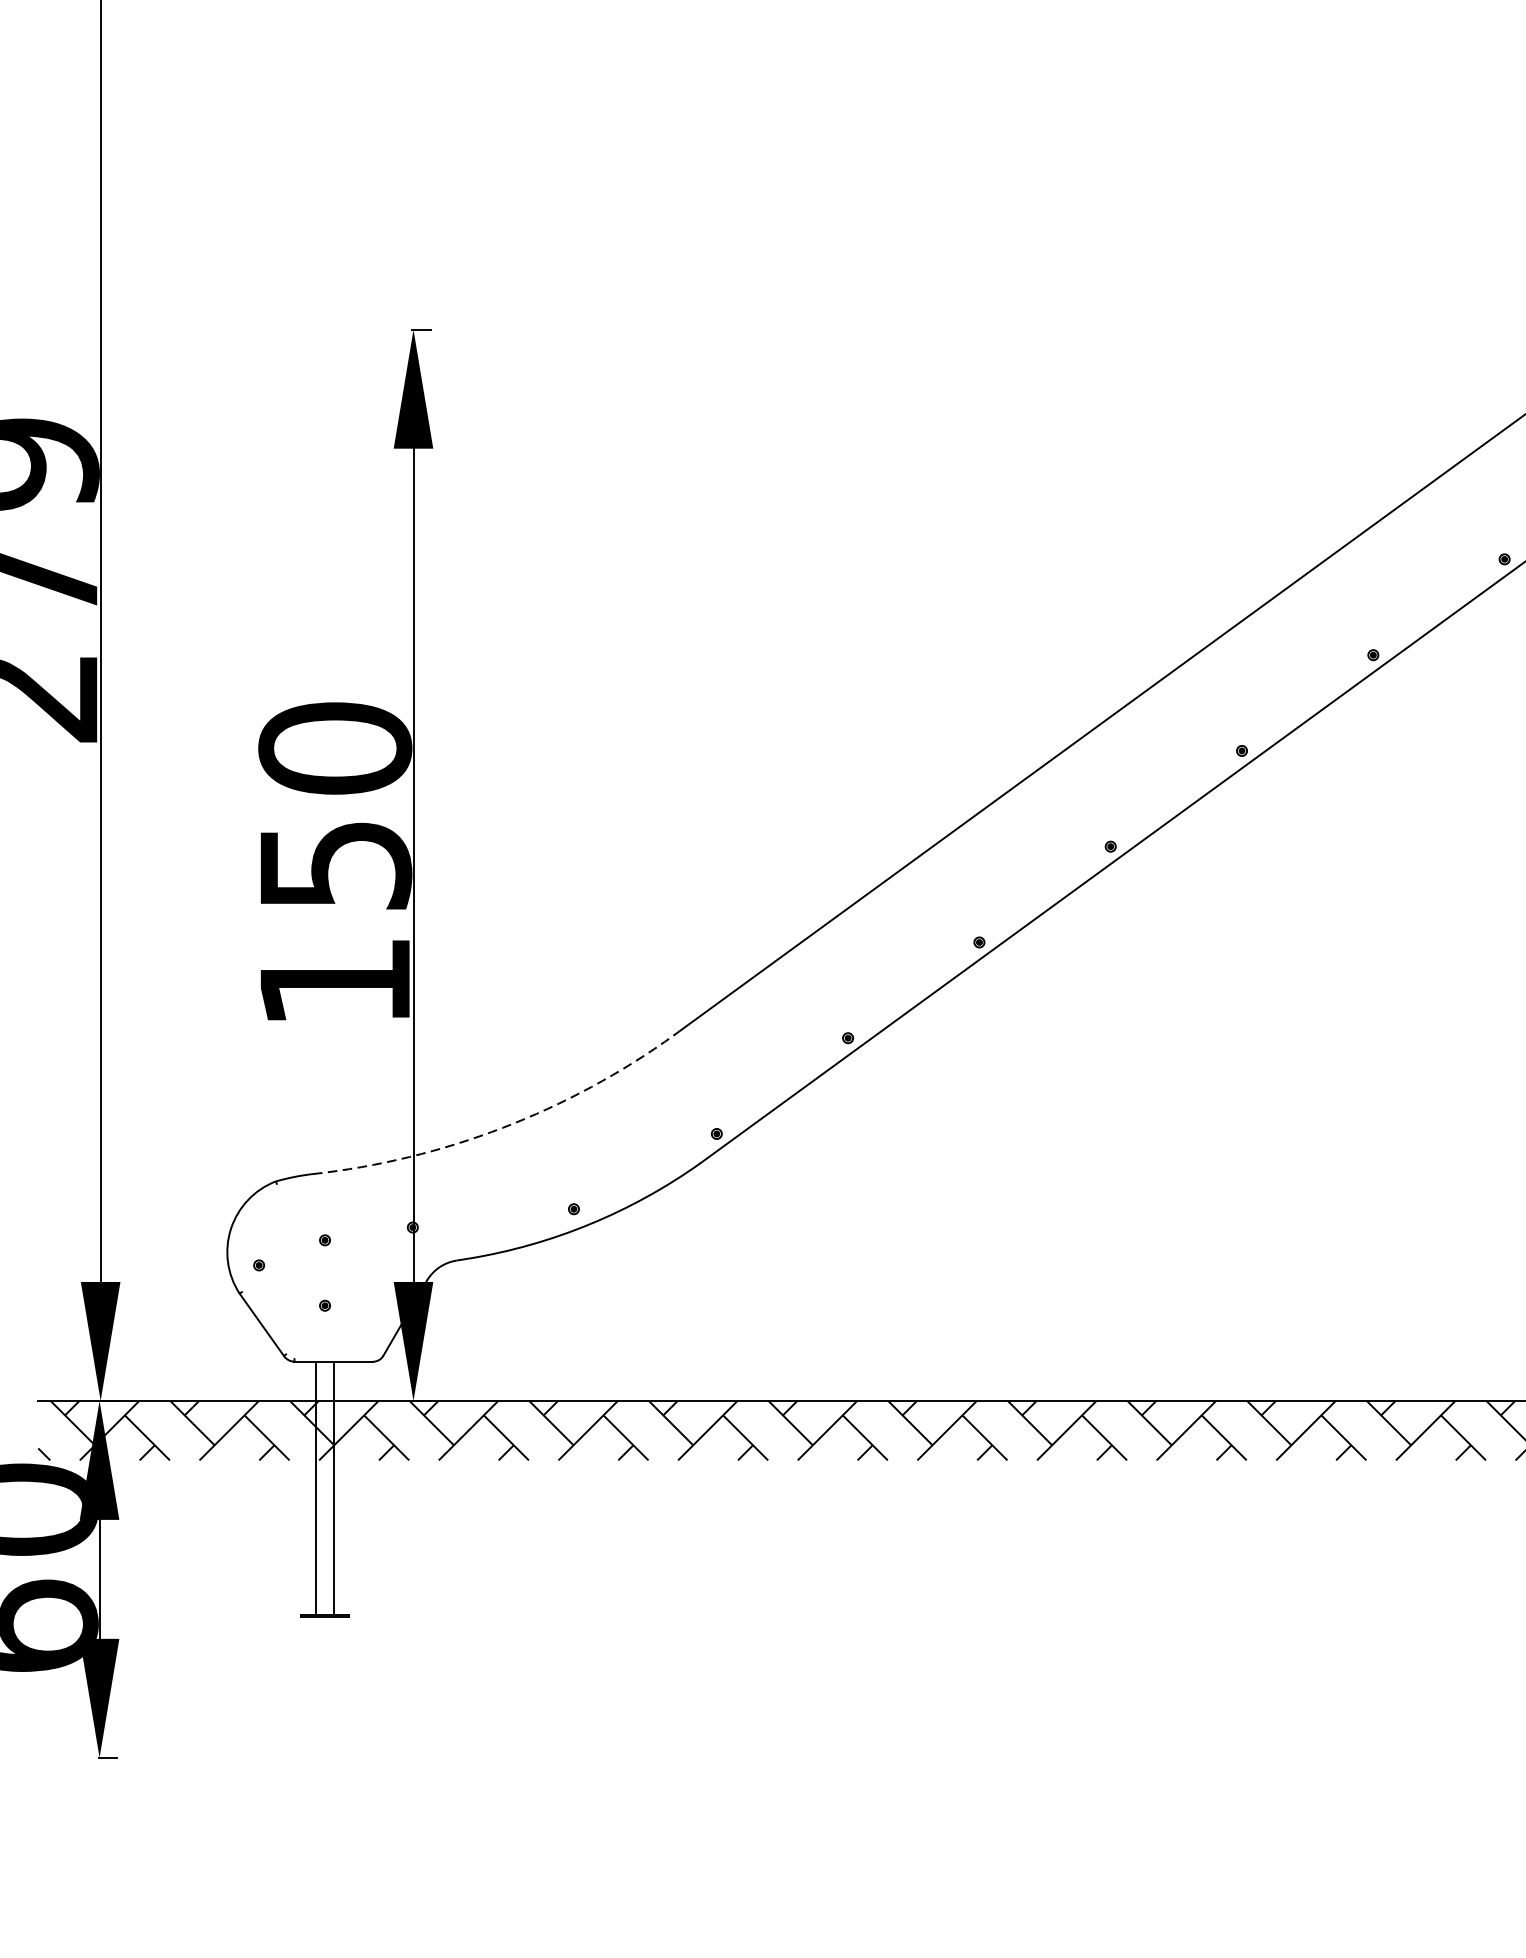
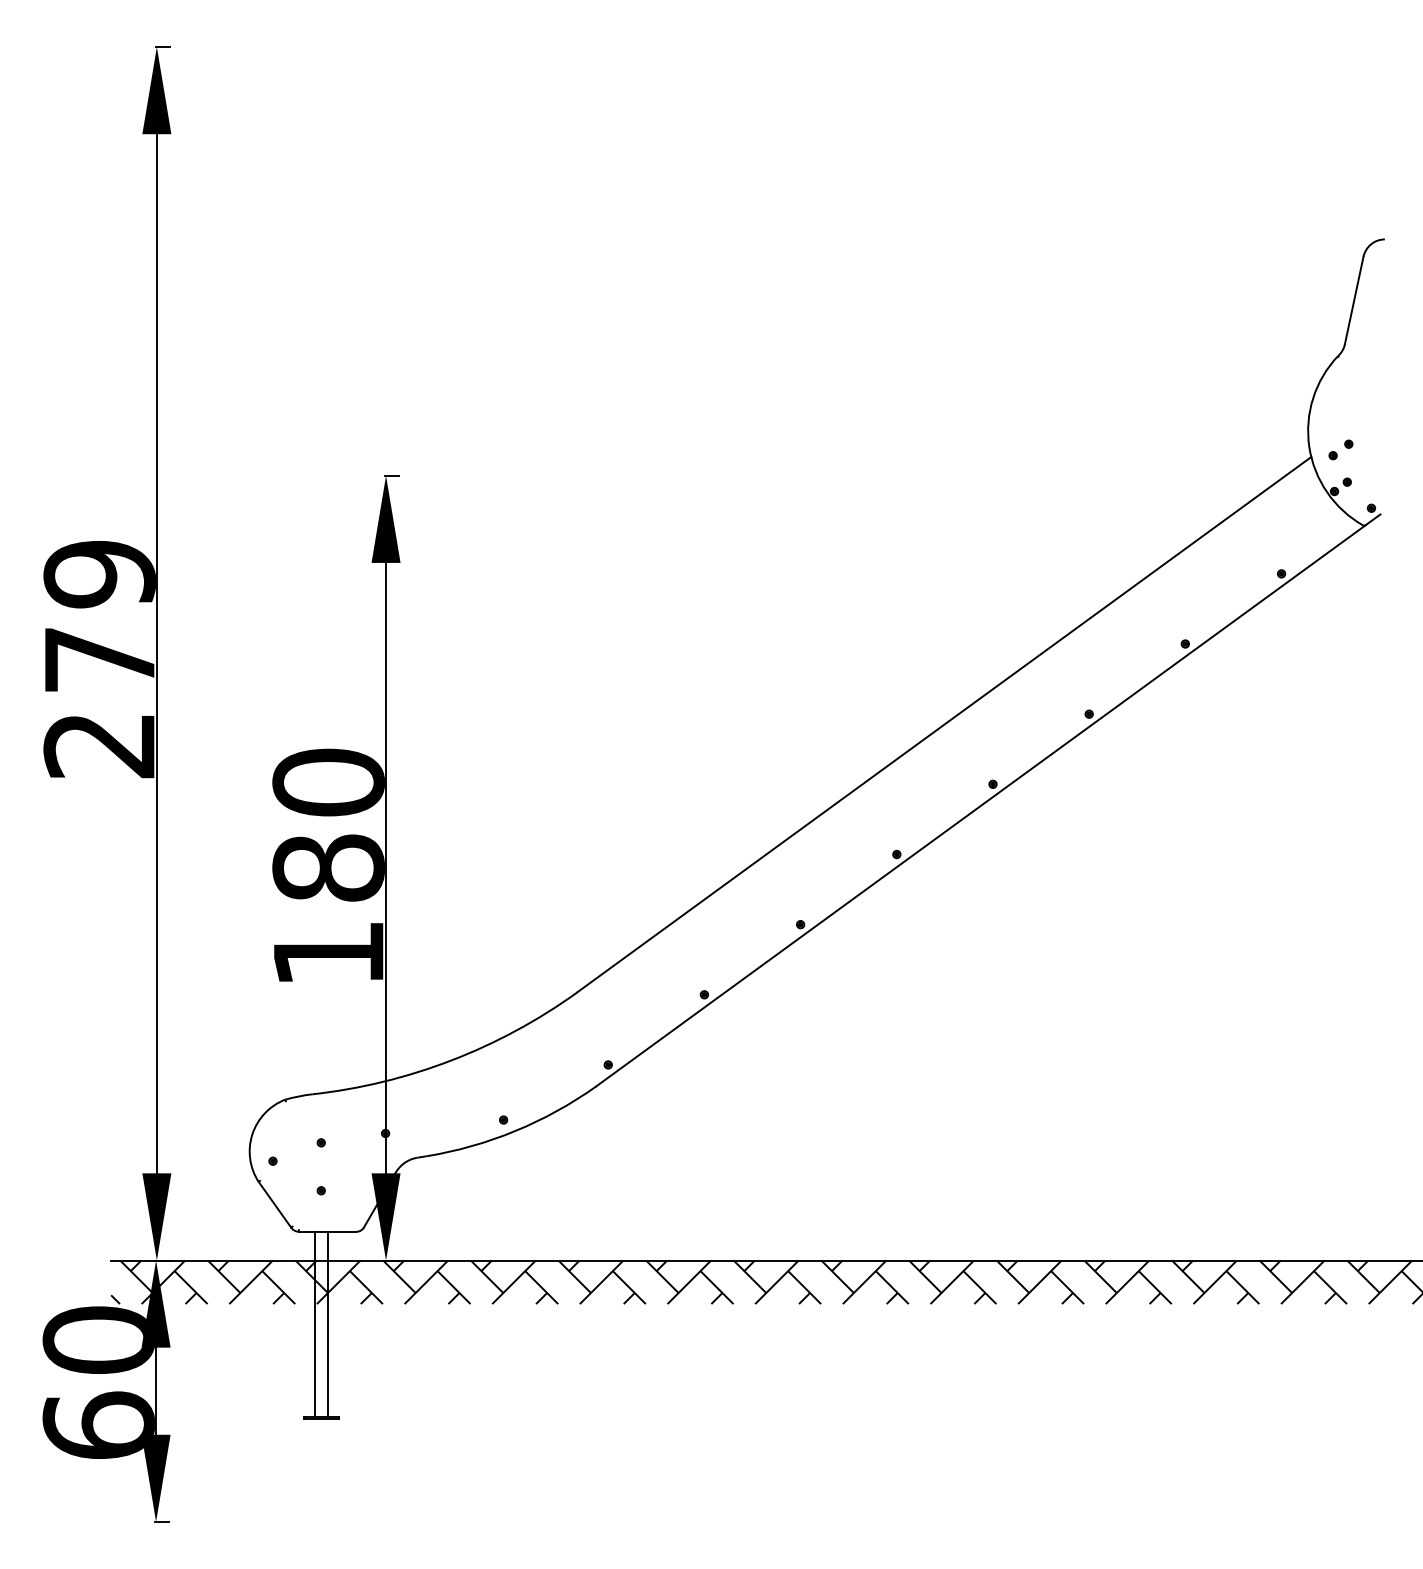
text: (334, 864) -> (328, 867), 150 -> 180
arc: (502, 1127) -> (451, 1060), dashed -> solid

